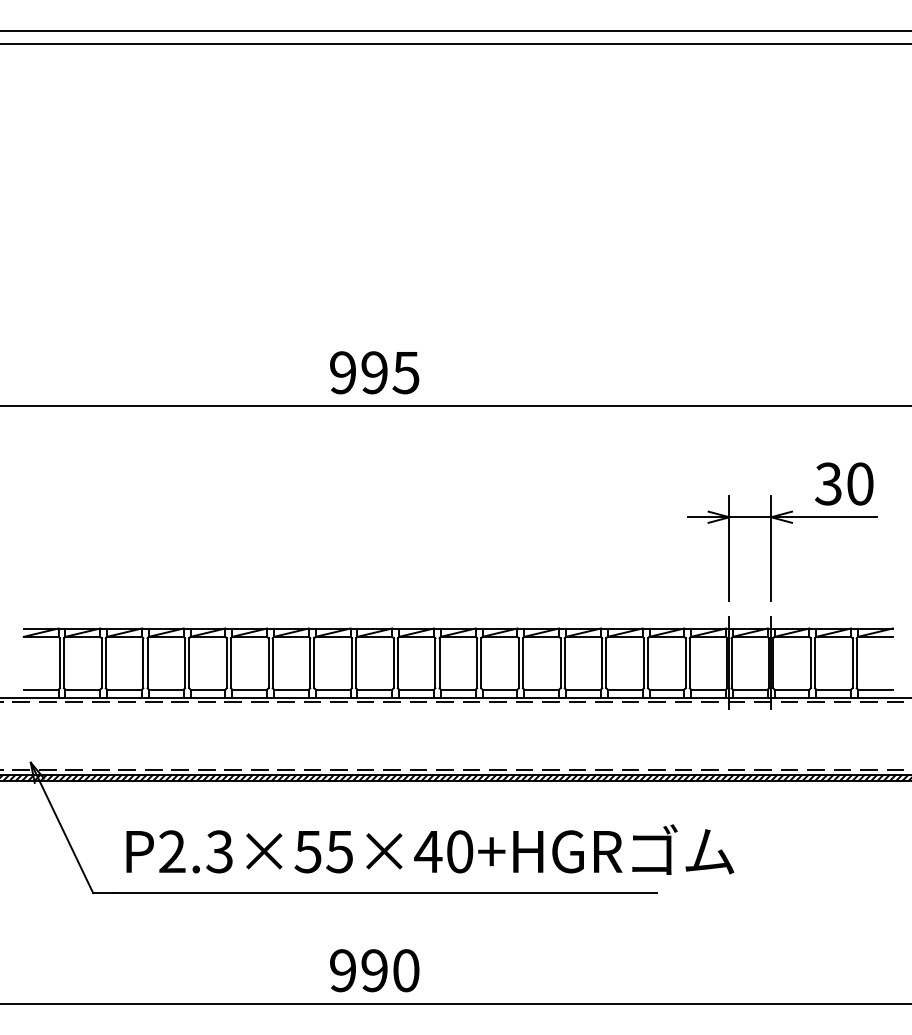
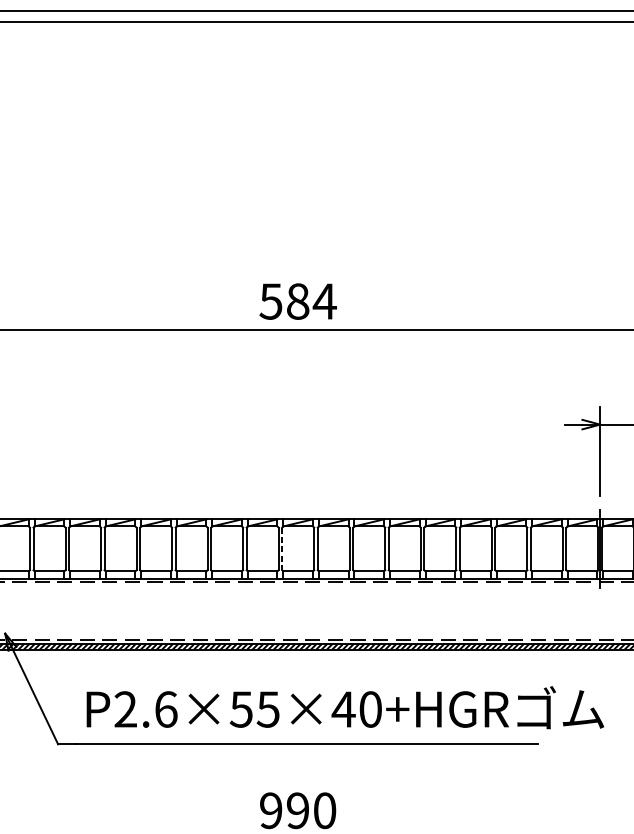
text: (374, 372) -> (297, 301), 995 -> 584
line: (356, 663) -> (282, 549), solid -> dashed
text: (219, 851) -> (165, 709), P2.3×55×40+HGR -> P2.6×55×40+HGR

